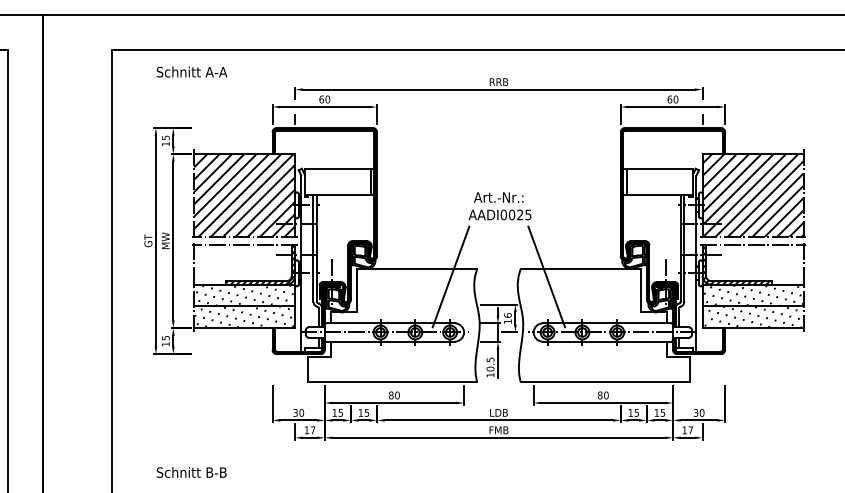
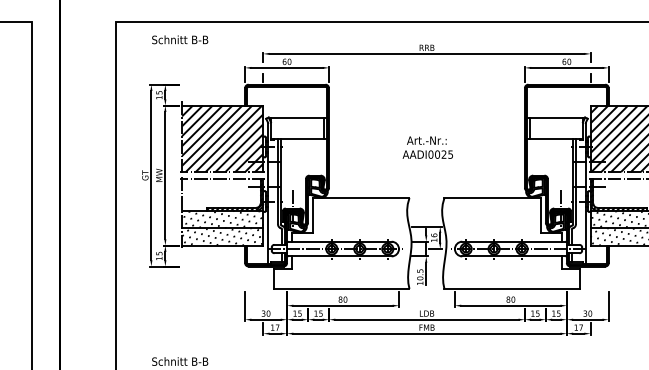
text: (216, 72) -> (200, 40), Schnitt A-A -> Schnitt B-B
line: (450, 276) -> (388, 204), removed
line: (546, 276) -> (465, 204), removed

